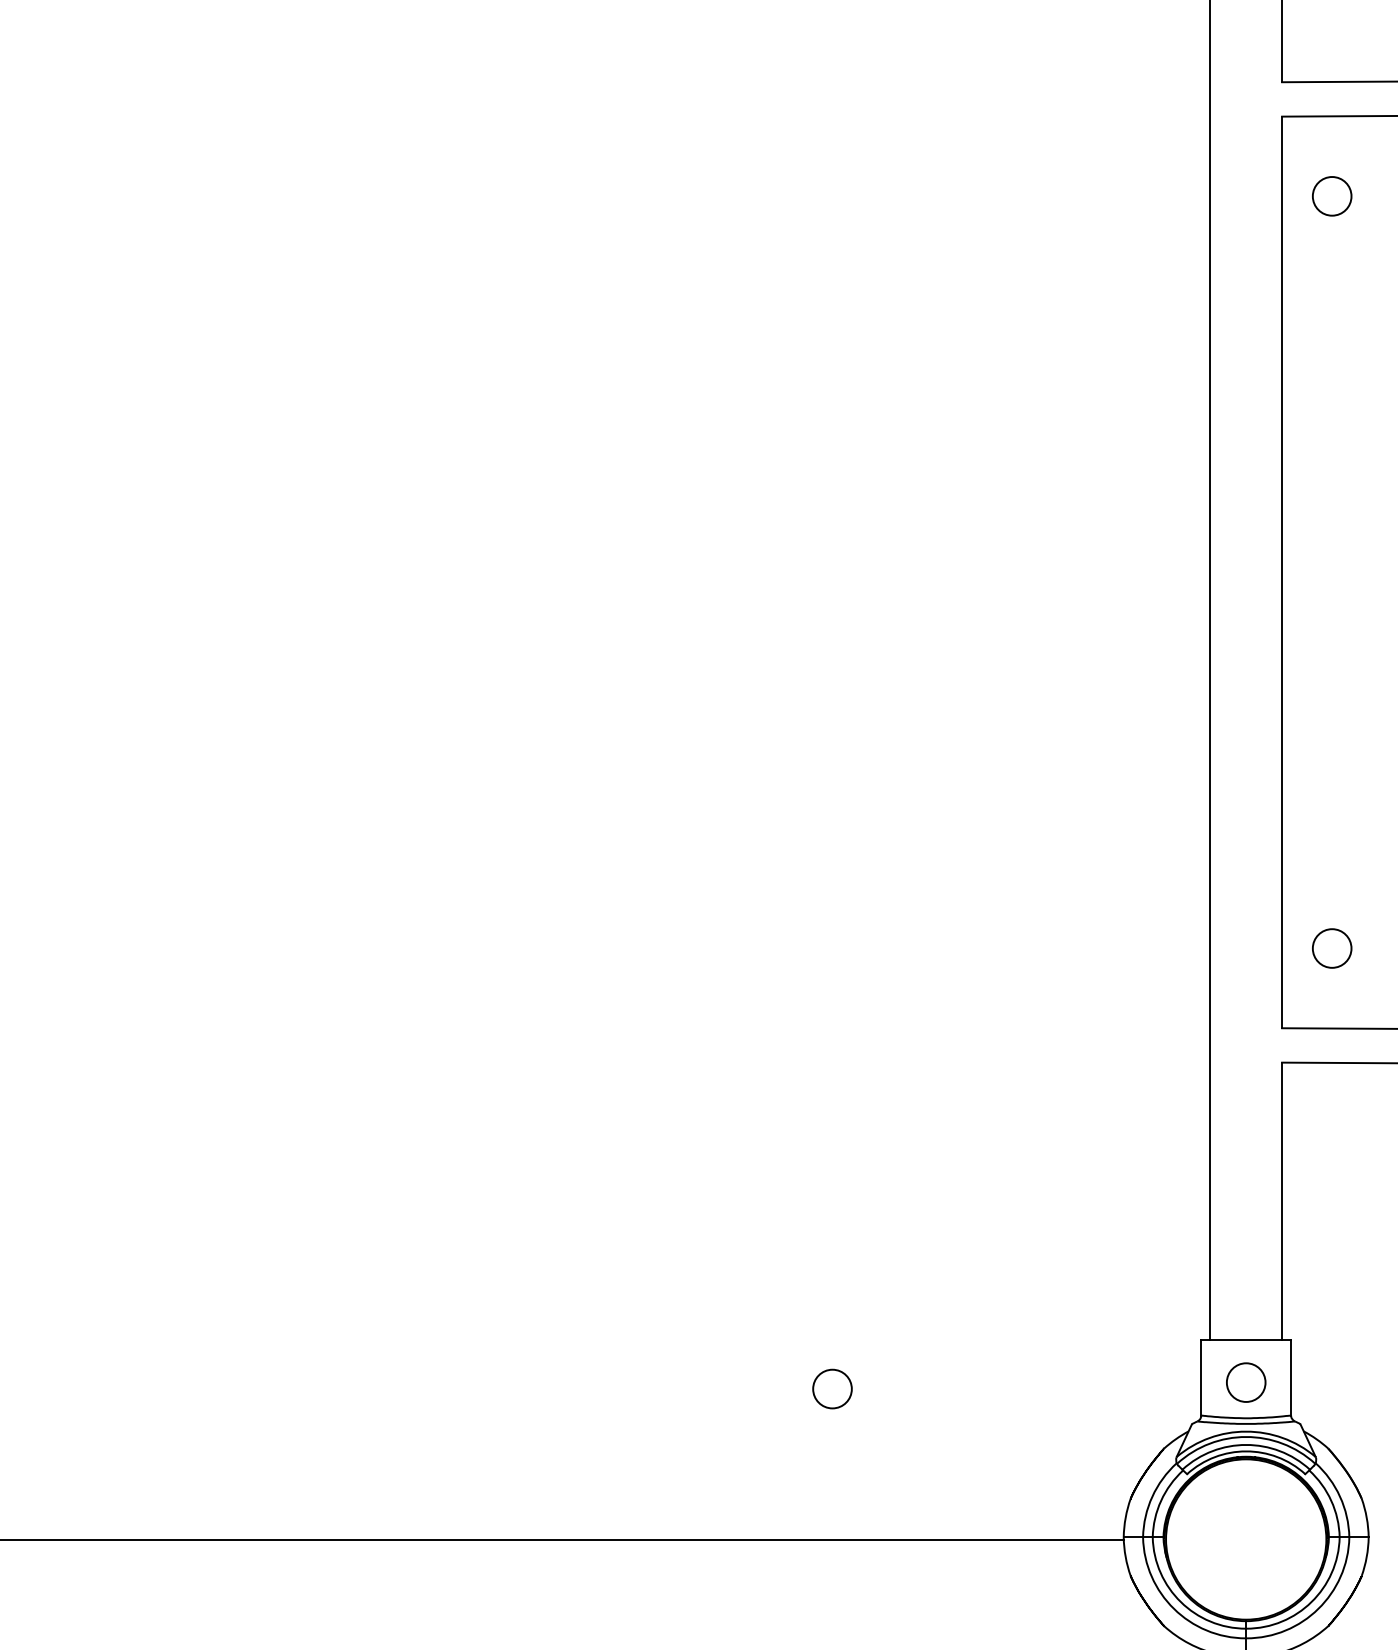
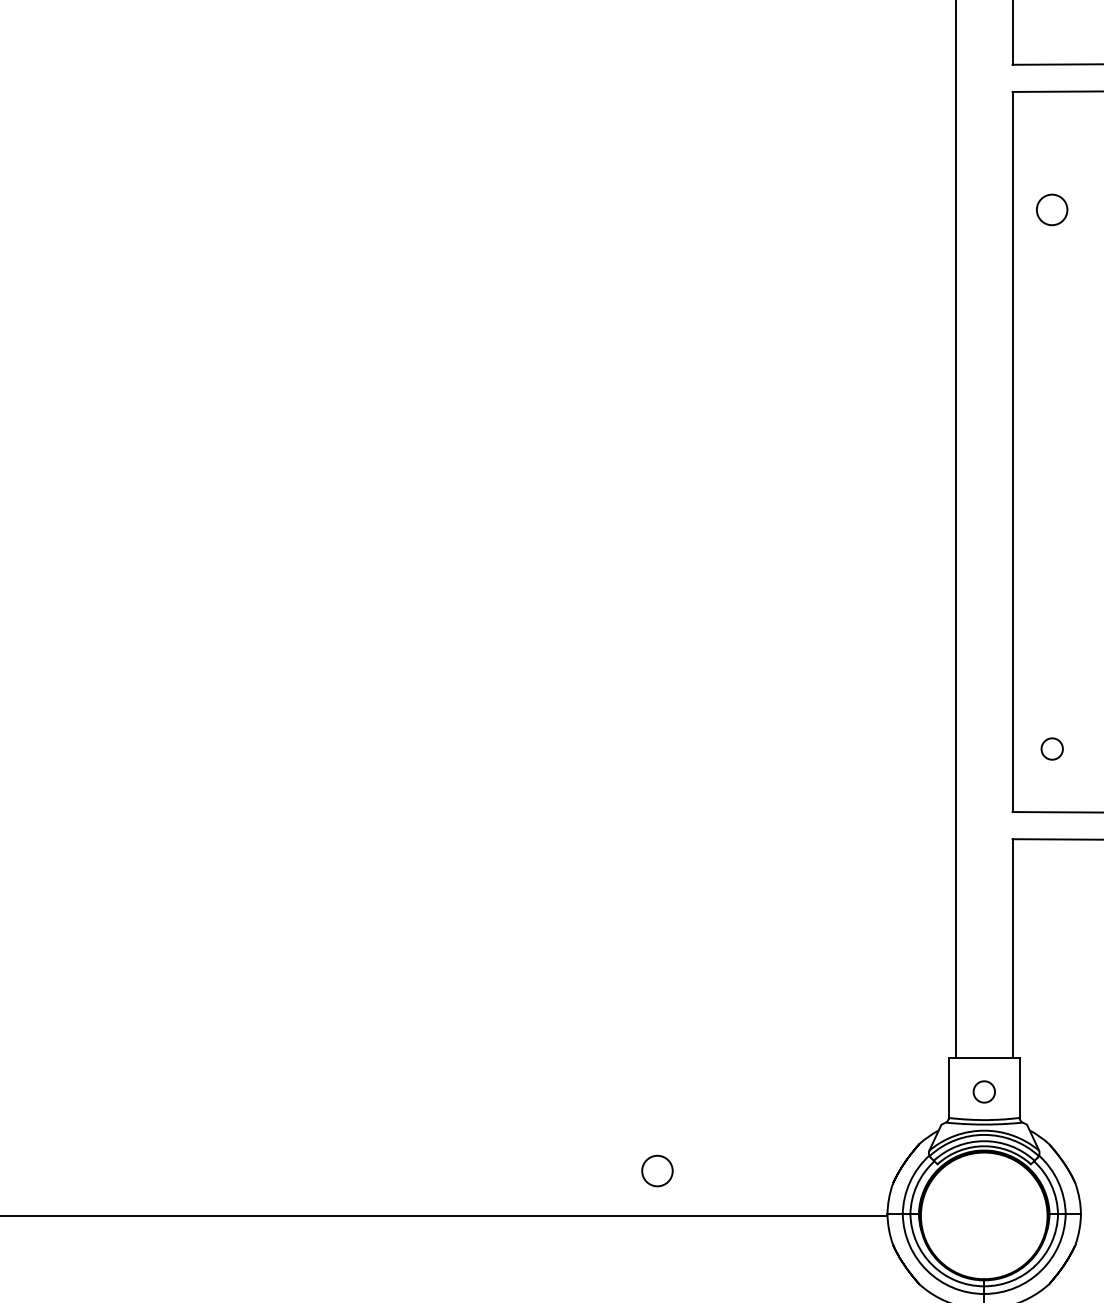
circle: (1332, 195) -> (1052, 209), moved
circle: (1332, 947) -> (1052, 748), size x0.7
circle: (1246, 1382) -> (984, 1091), size x0.7
circle: (832, 1388) -> (657, 1170), moved

